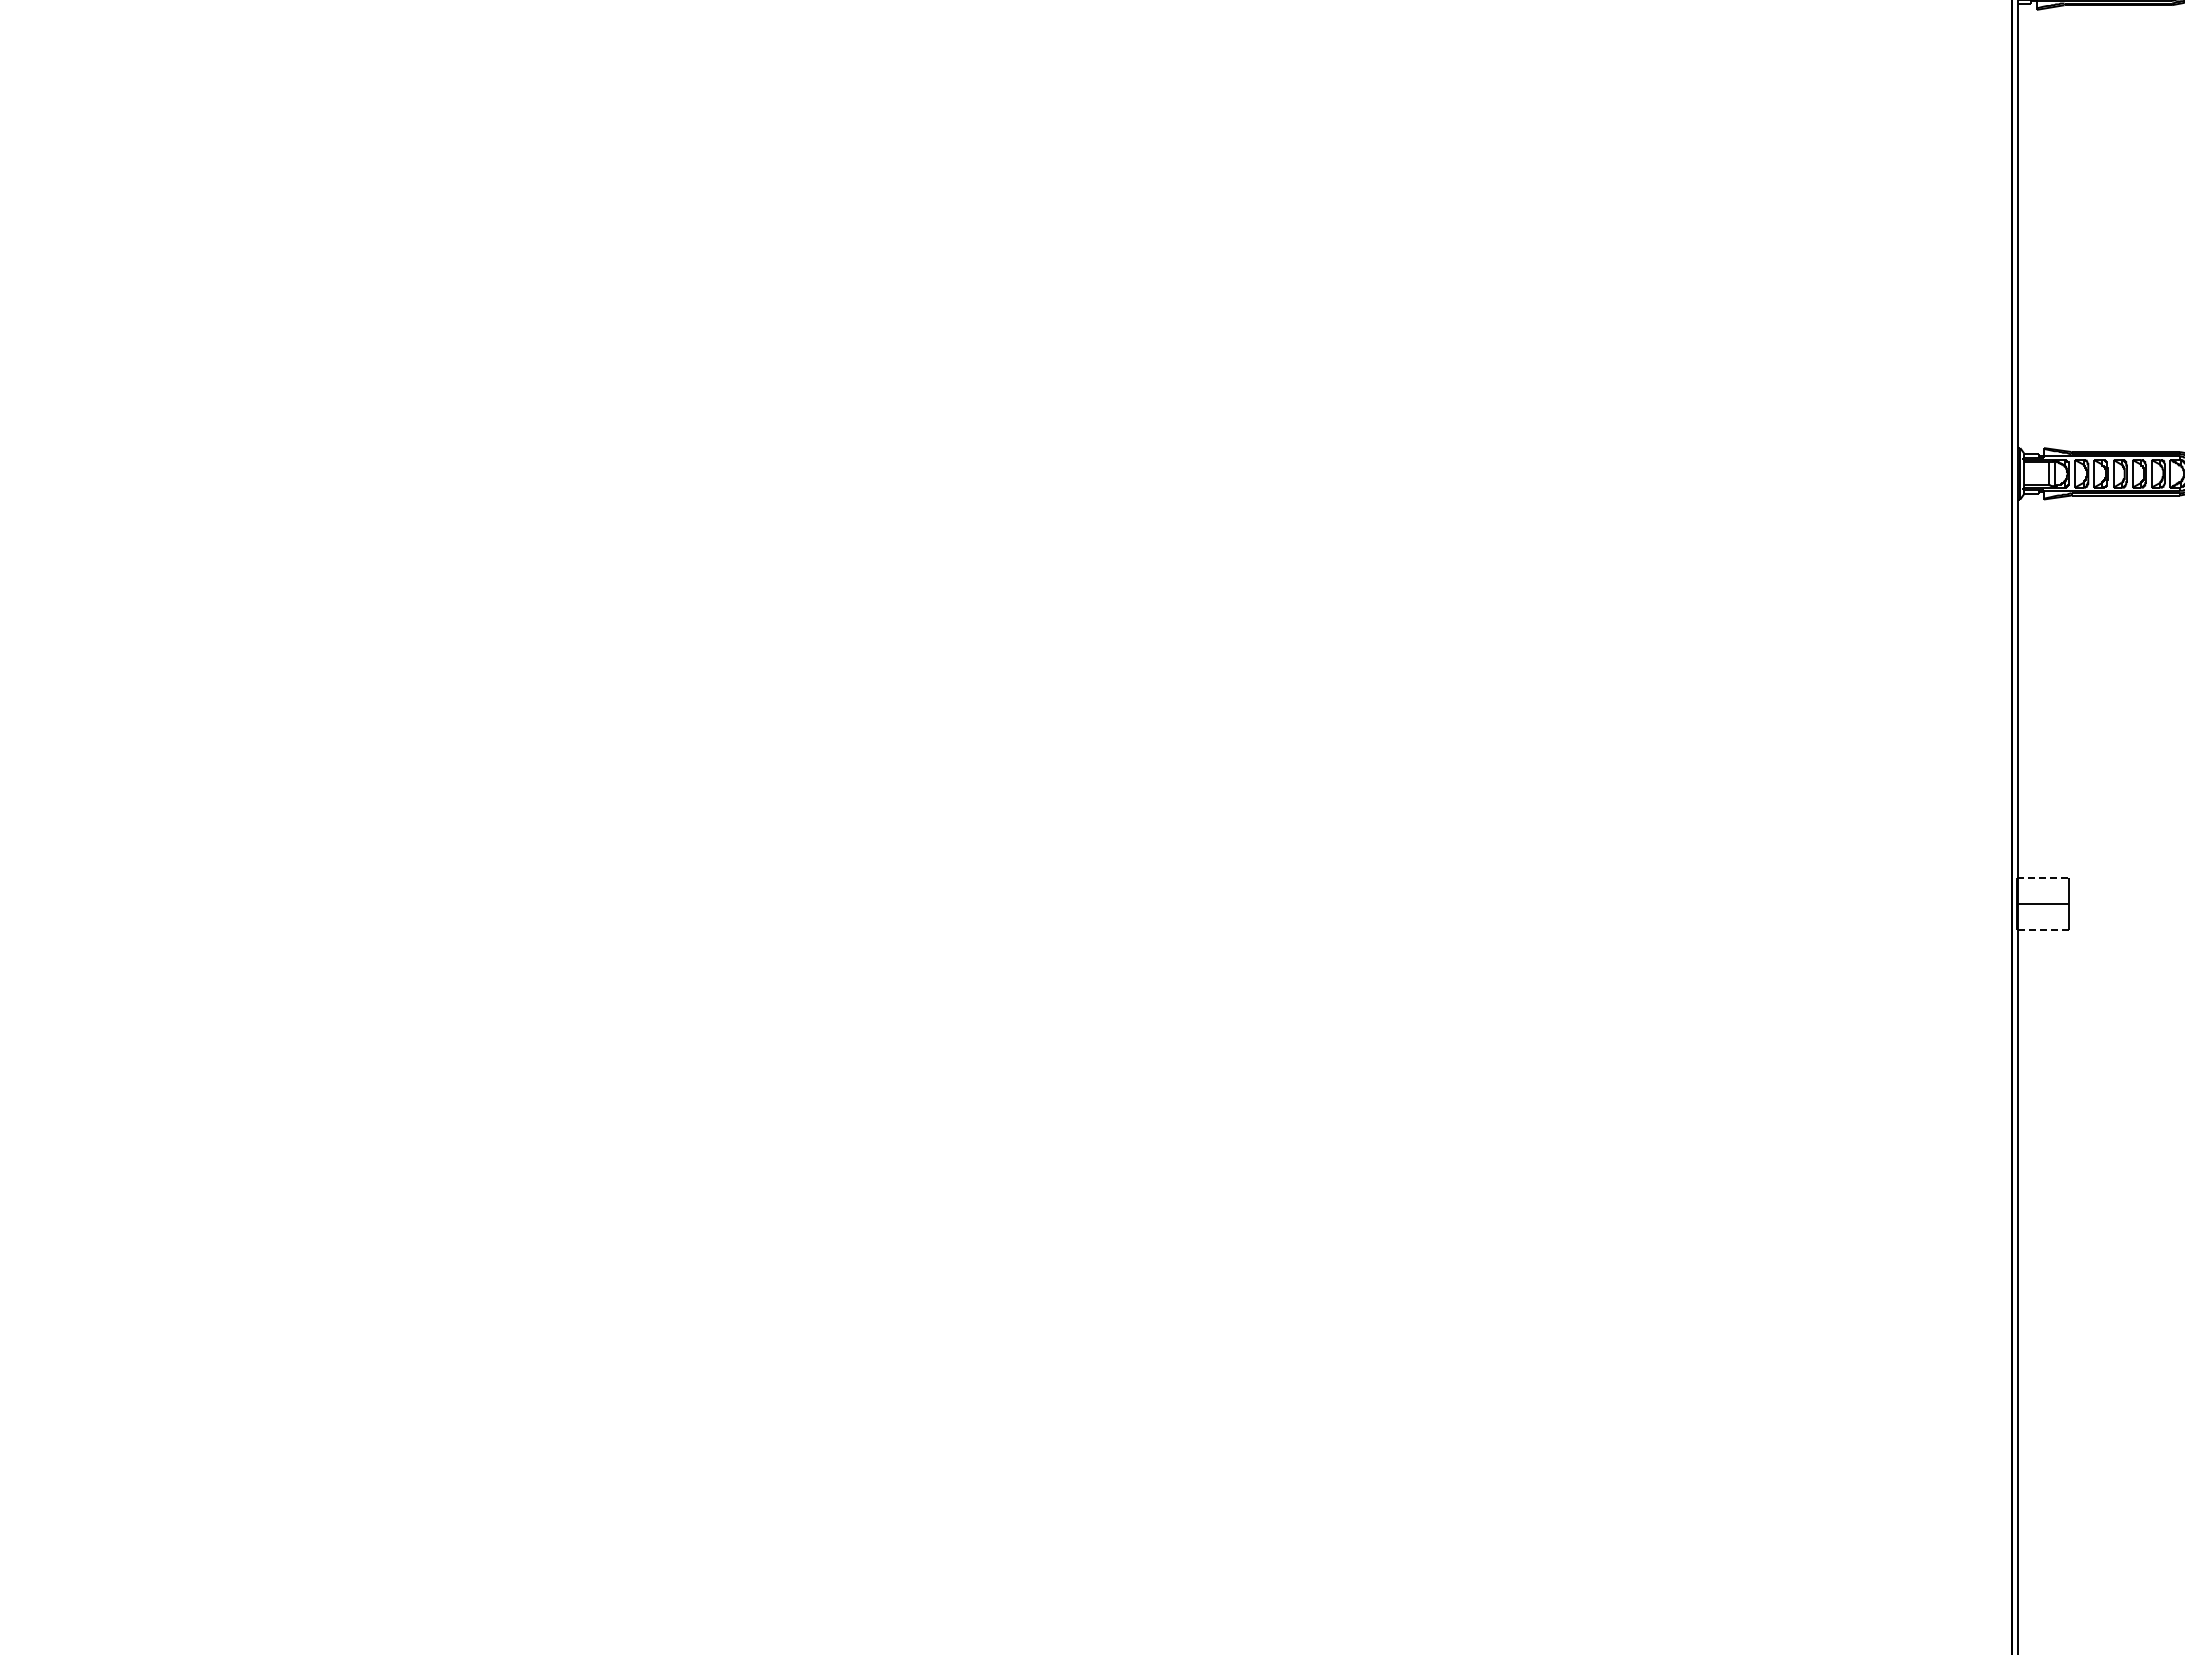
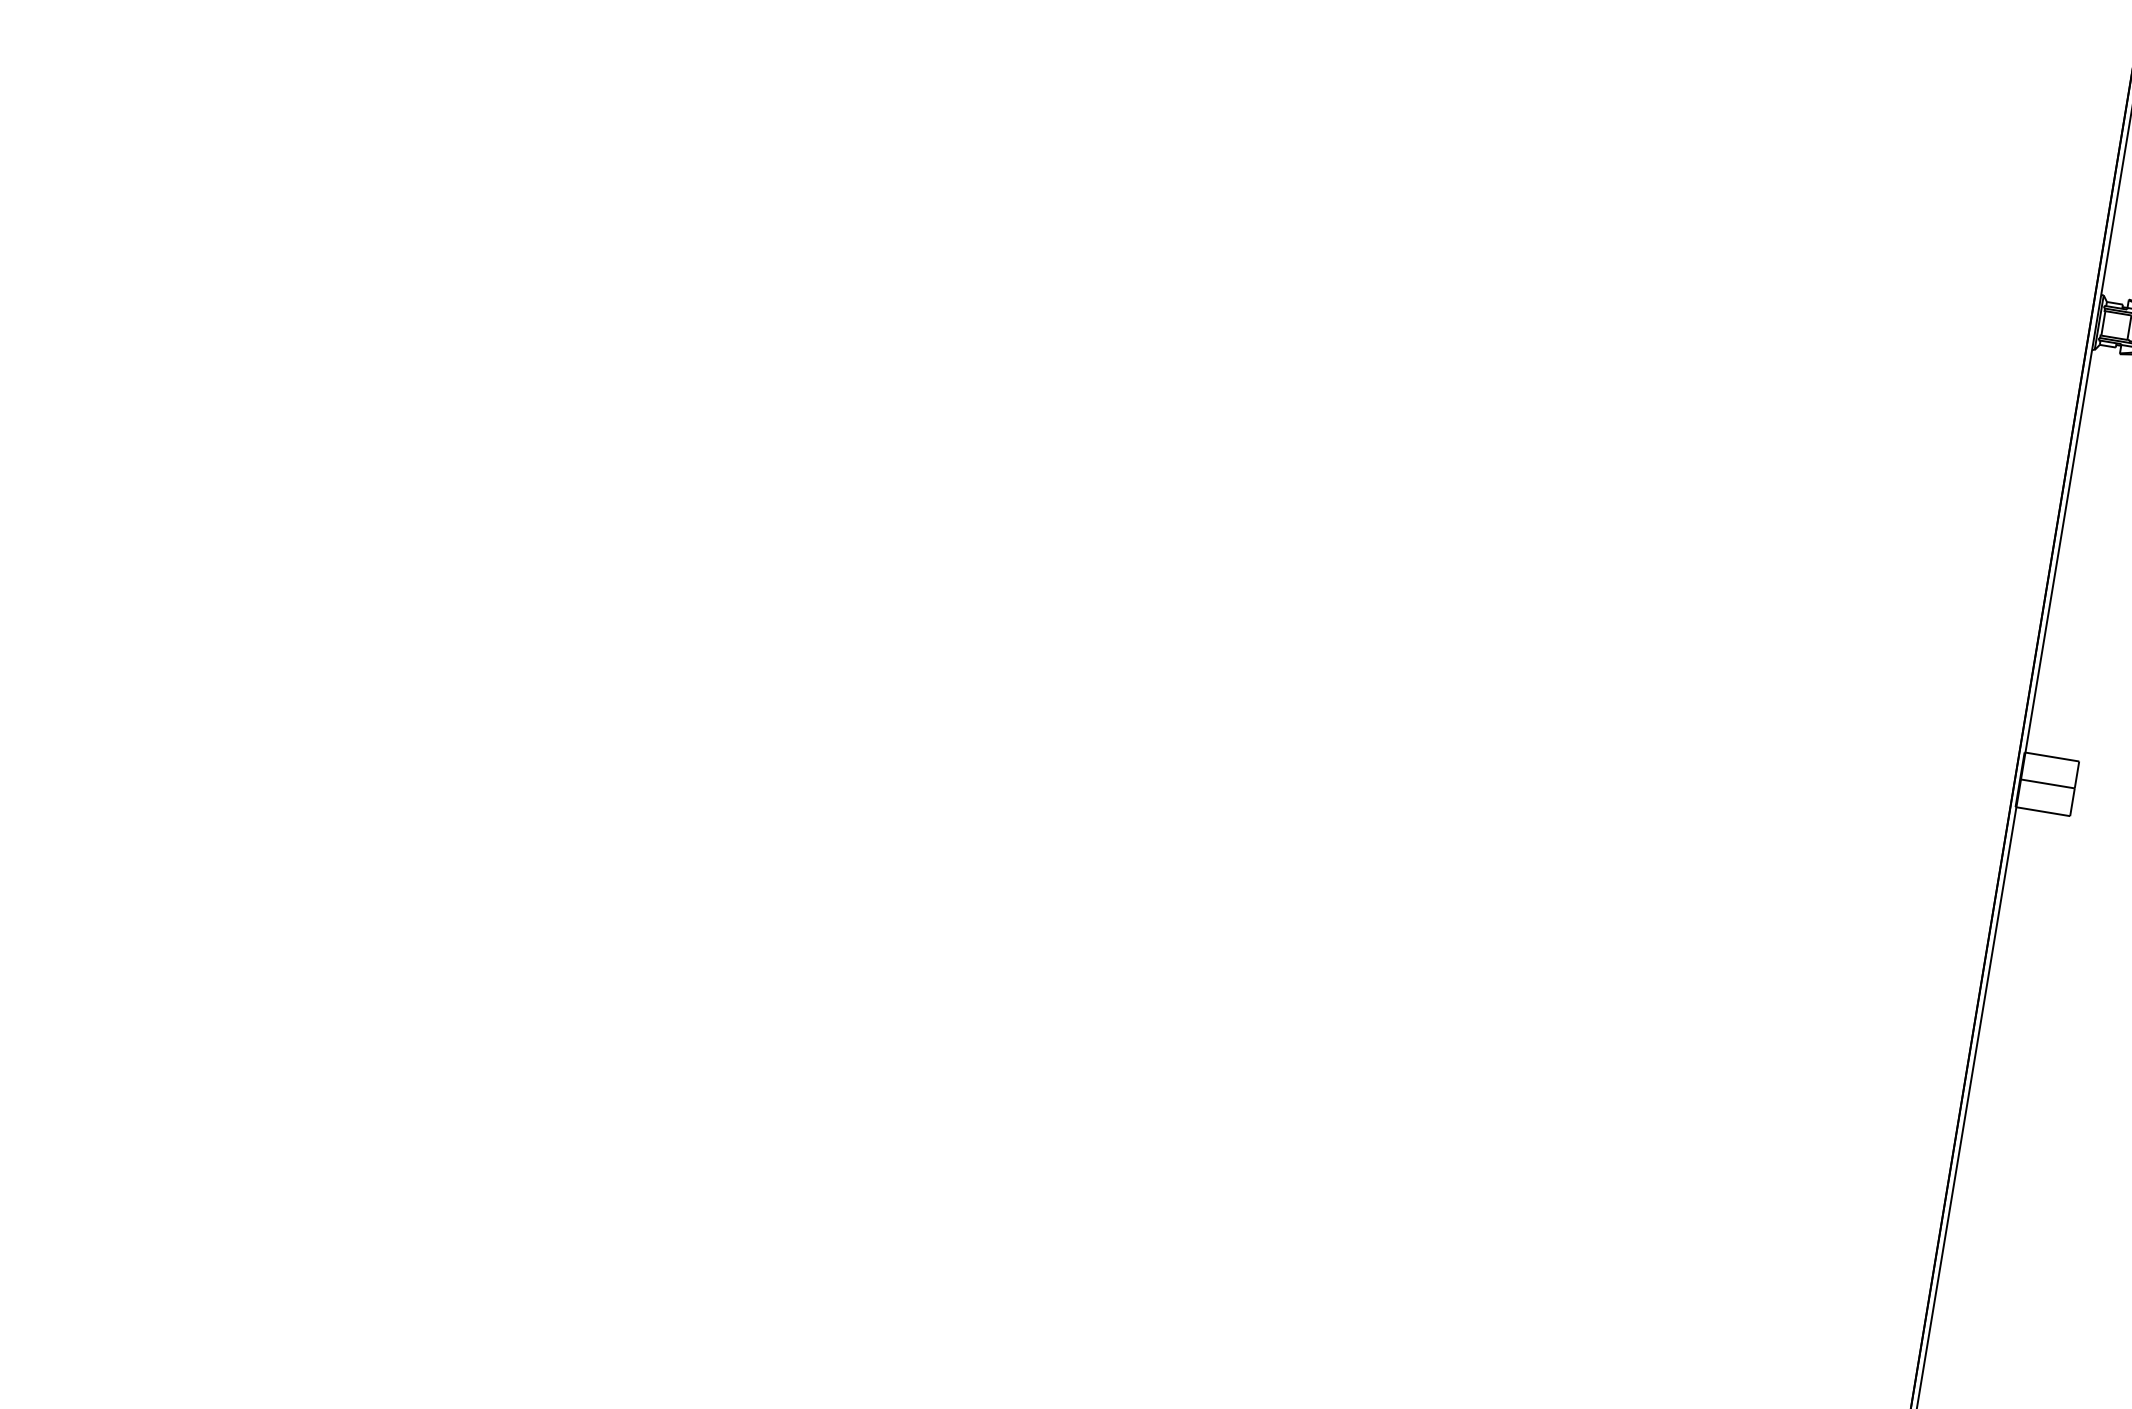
line: (2042, 878) -> (2051, 757), dashed -> solid
line: (2042, 929) -> (2042, 811), dashed -> solid

